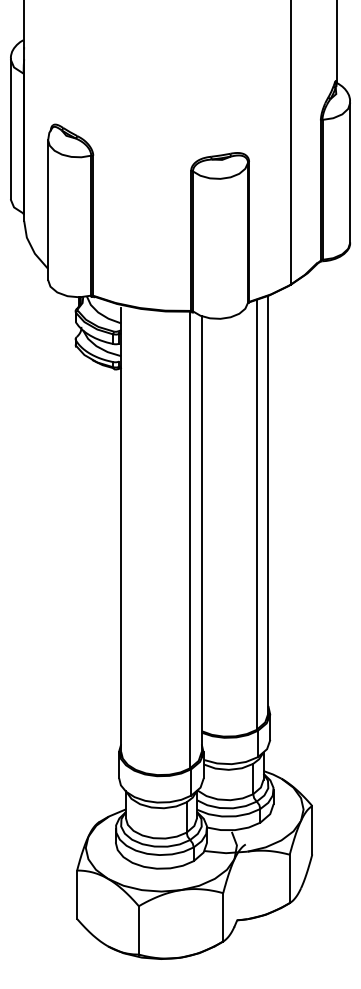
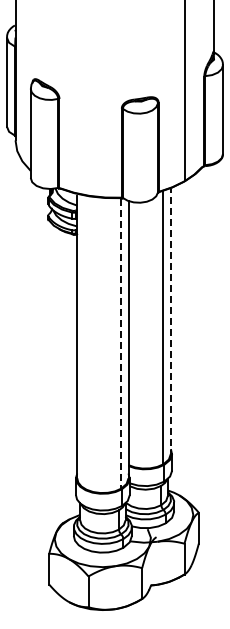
line: (267, 507) -> (170, 322), solid -> dashed
line: (190, 540) -> (121, 343), solid -> dashed

